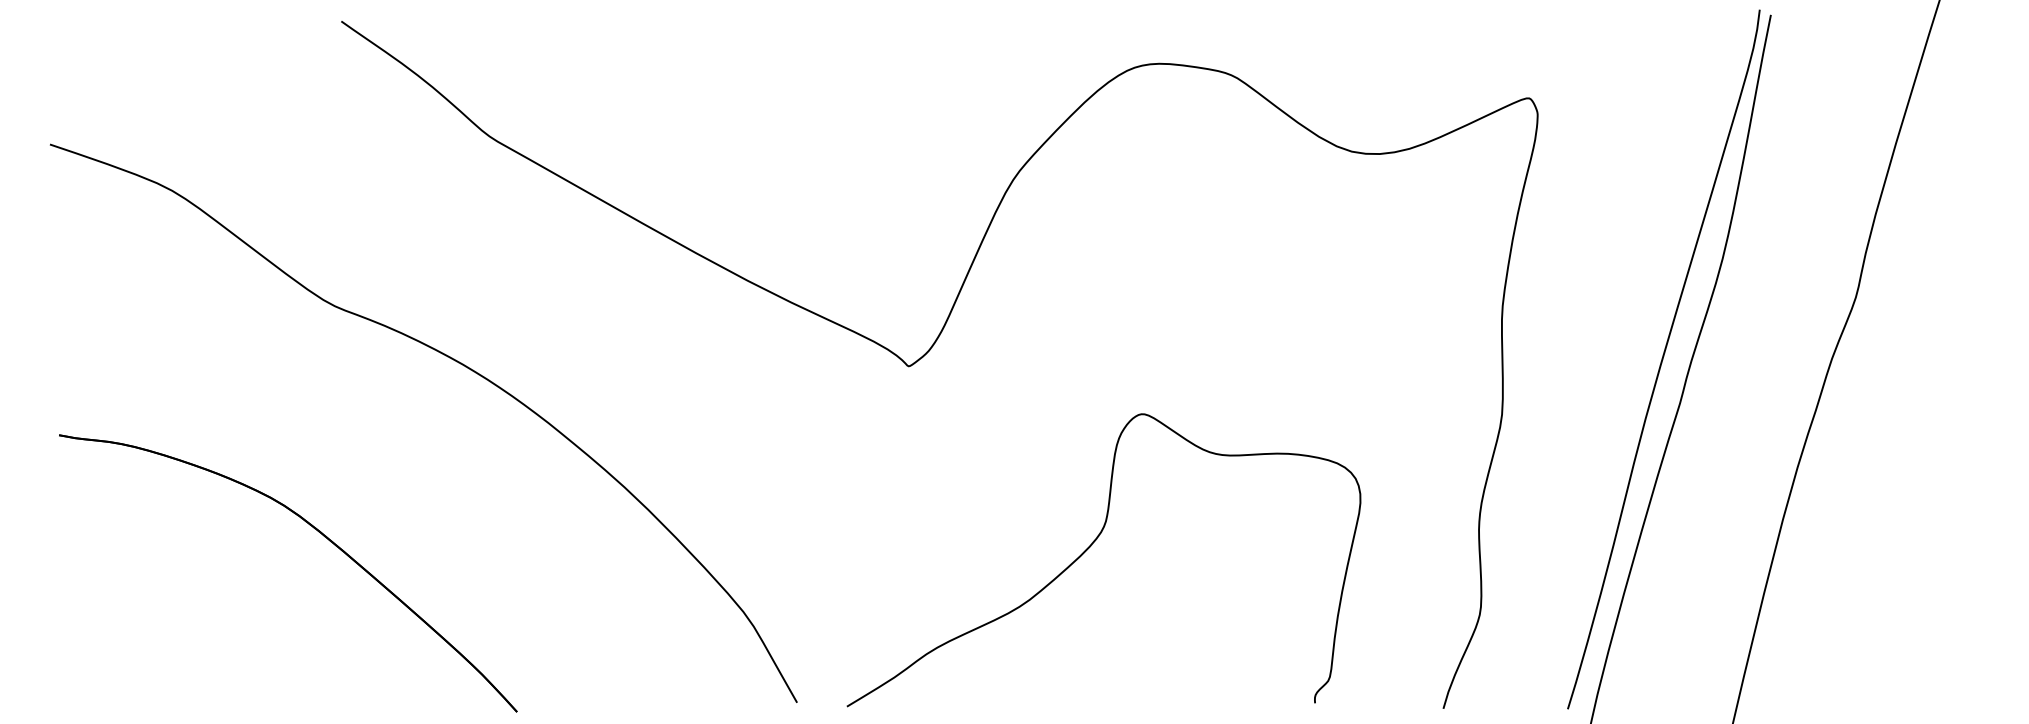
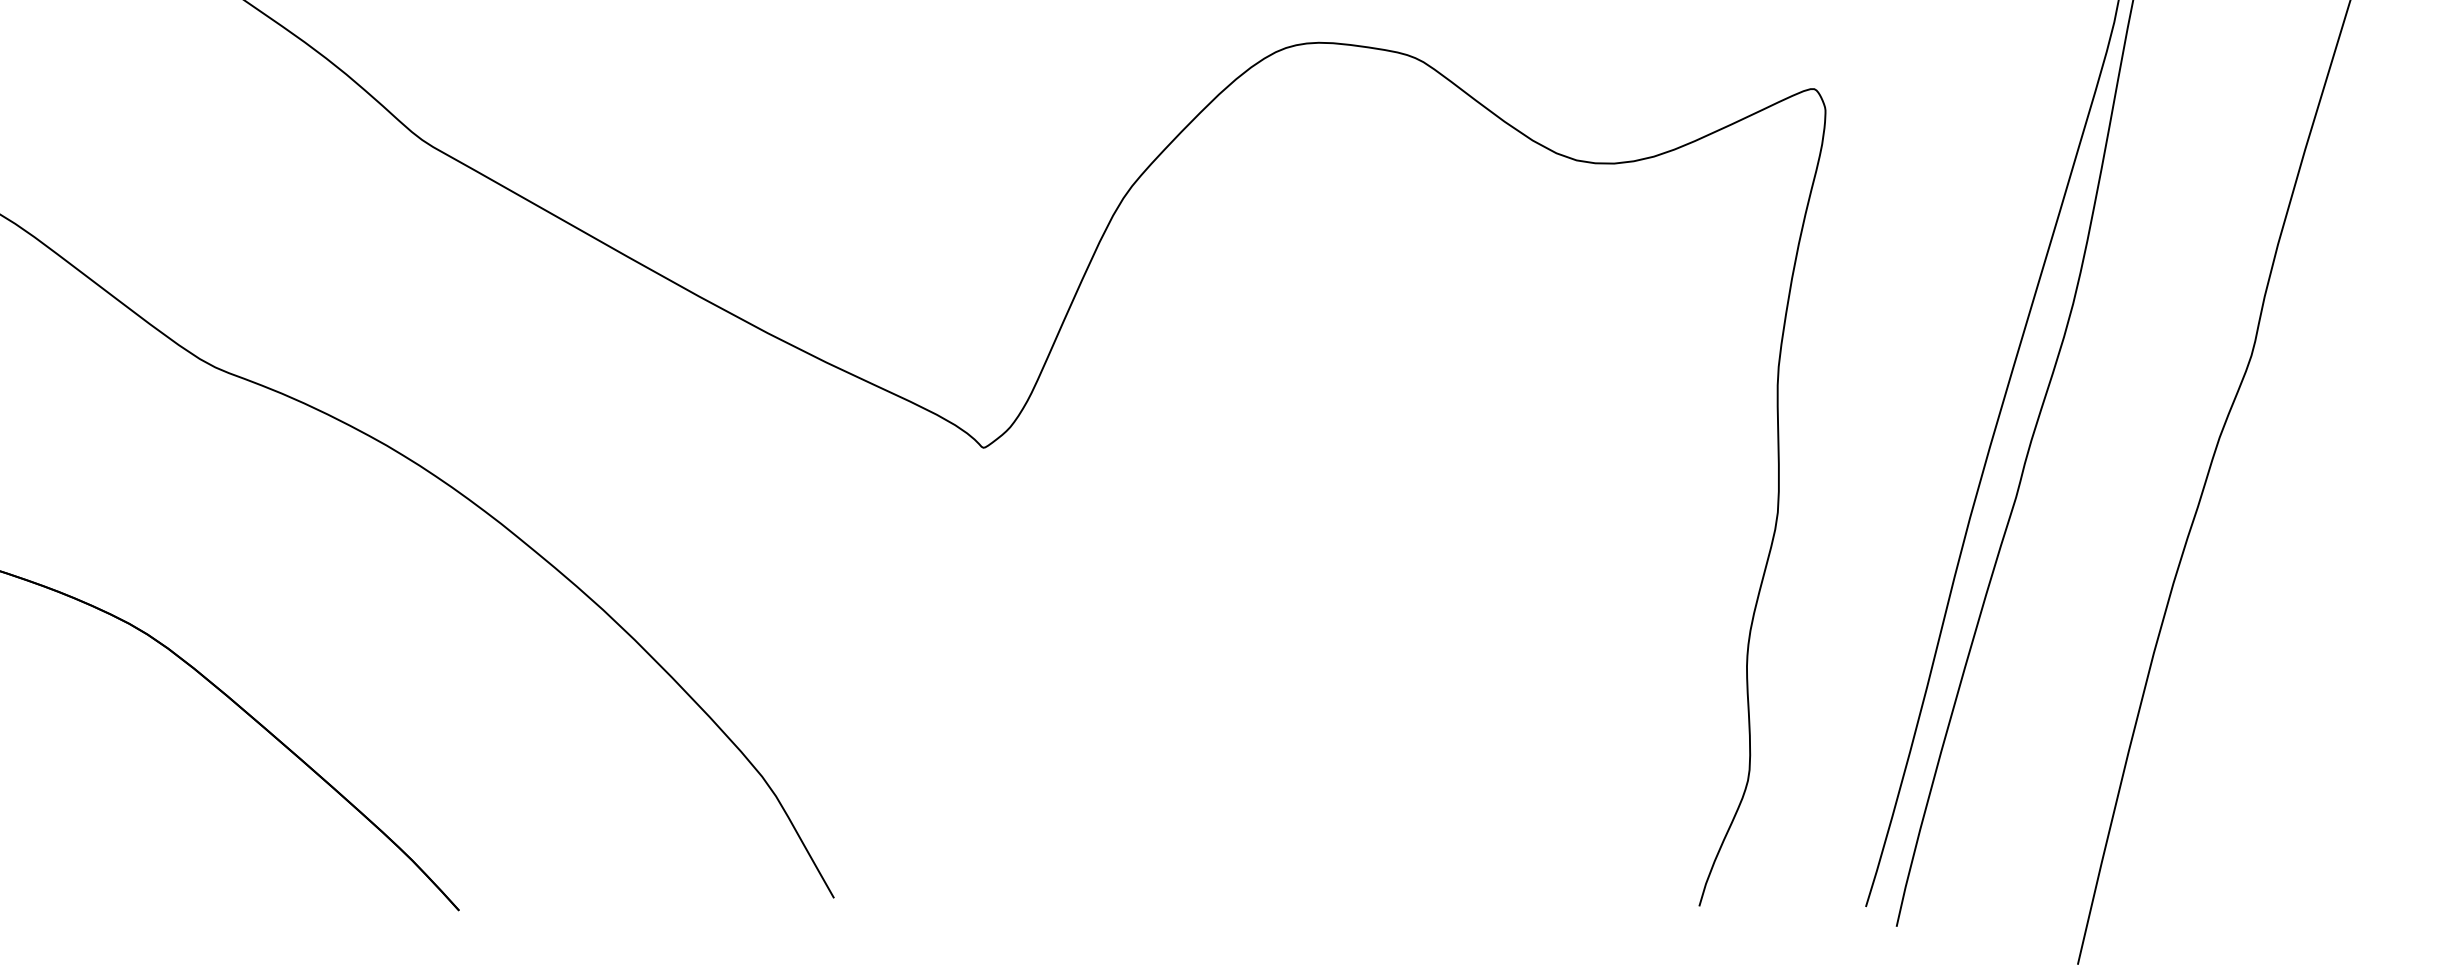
curve: (1090, 547) -> (1226, 690), removed

